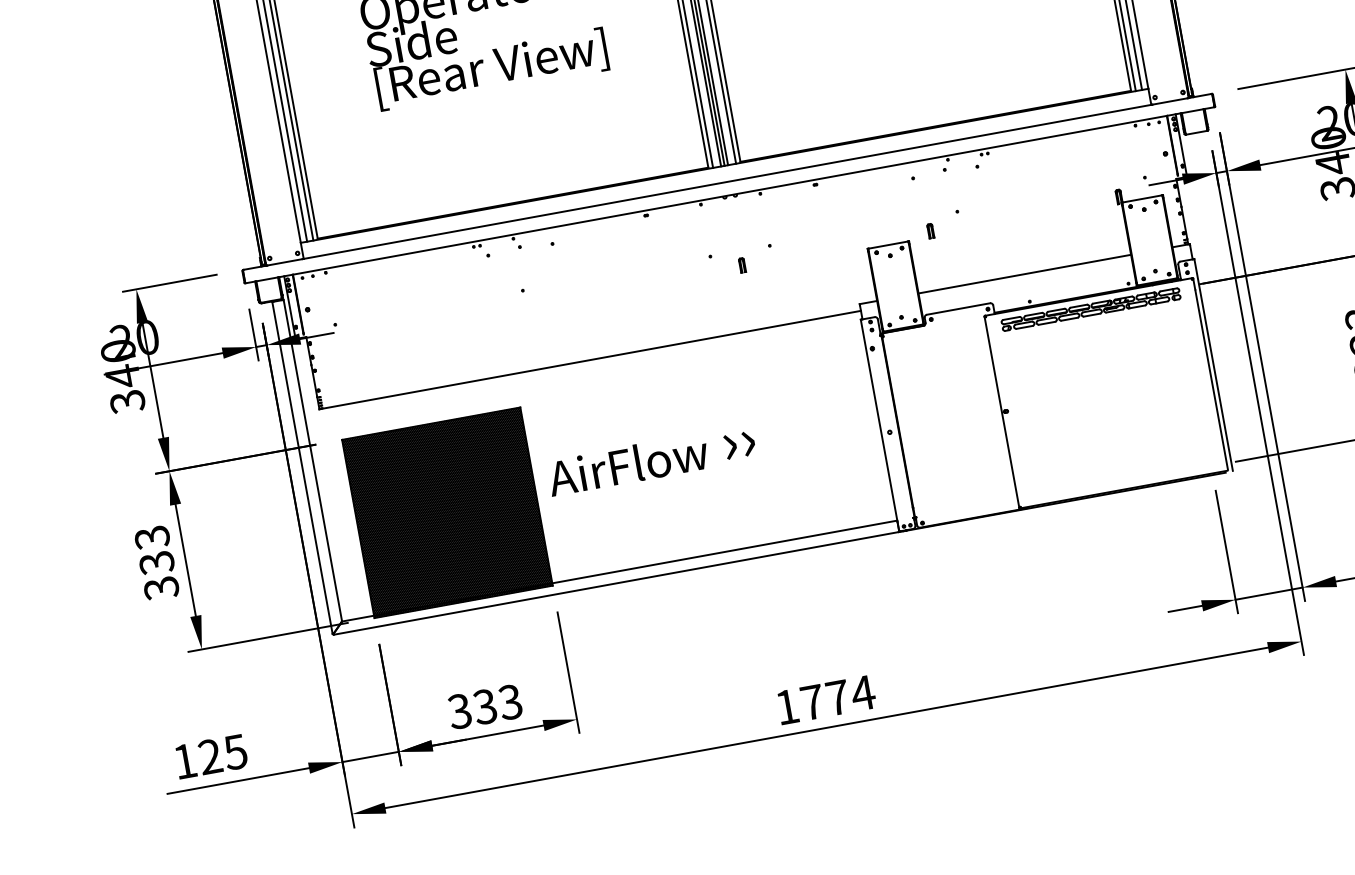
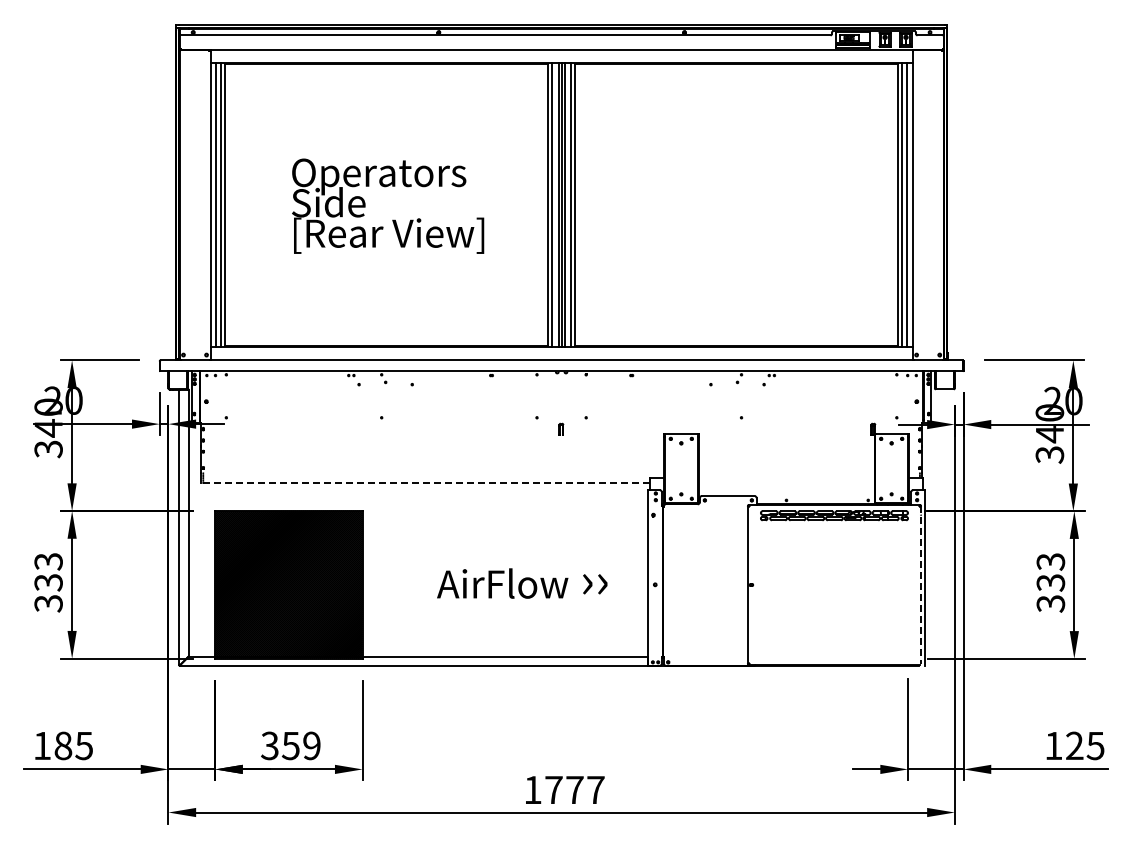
part: (930, 229) -> (717, 428), removed
line: (1024, 273) -> (786, 477), removed
line: (590, 360) -> (425, 483), solid -> dashed
line: (1210, 374) -> (920, 585), solid -> dashed
text: (651, 460) -> (522, 583), moved
text: (862, 692) -> (595, 789), 1774 -> 1777
text: (497, 704) -> (301, 745), 333 -> 359
text: (210, 756) -> (63, 745), 125 -> 185

